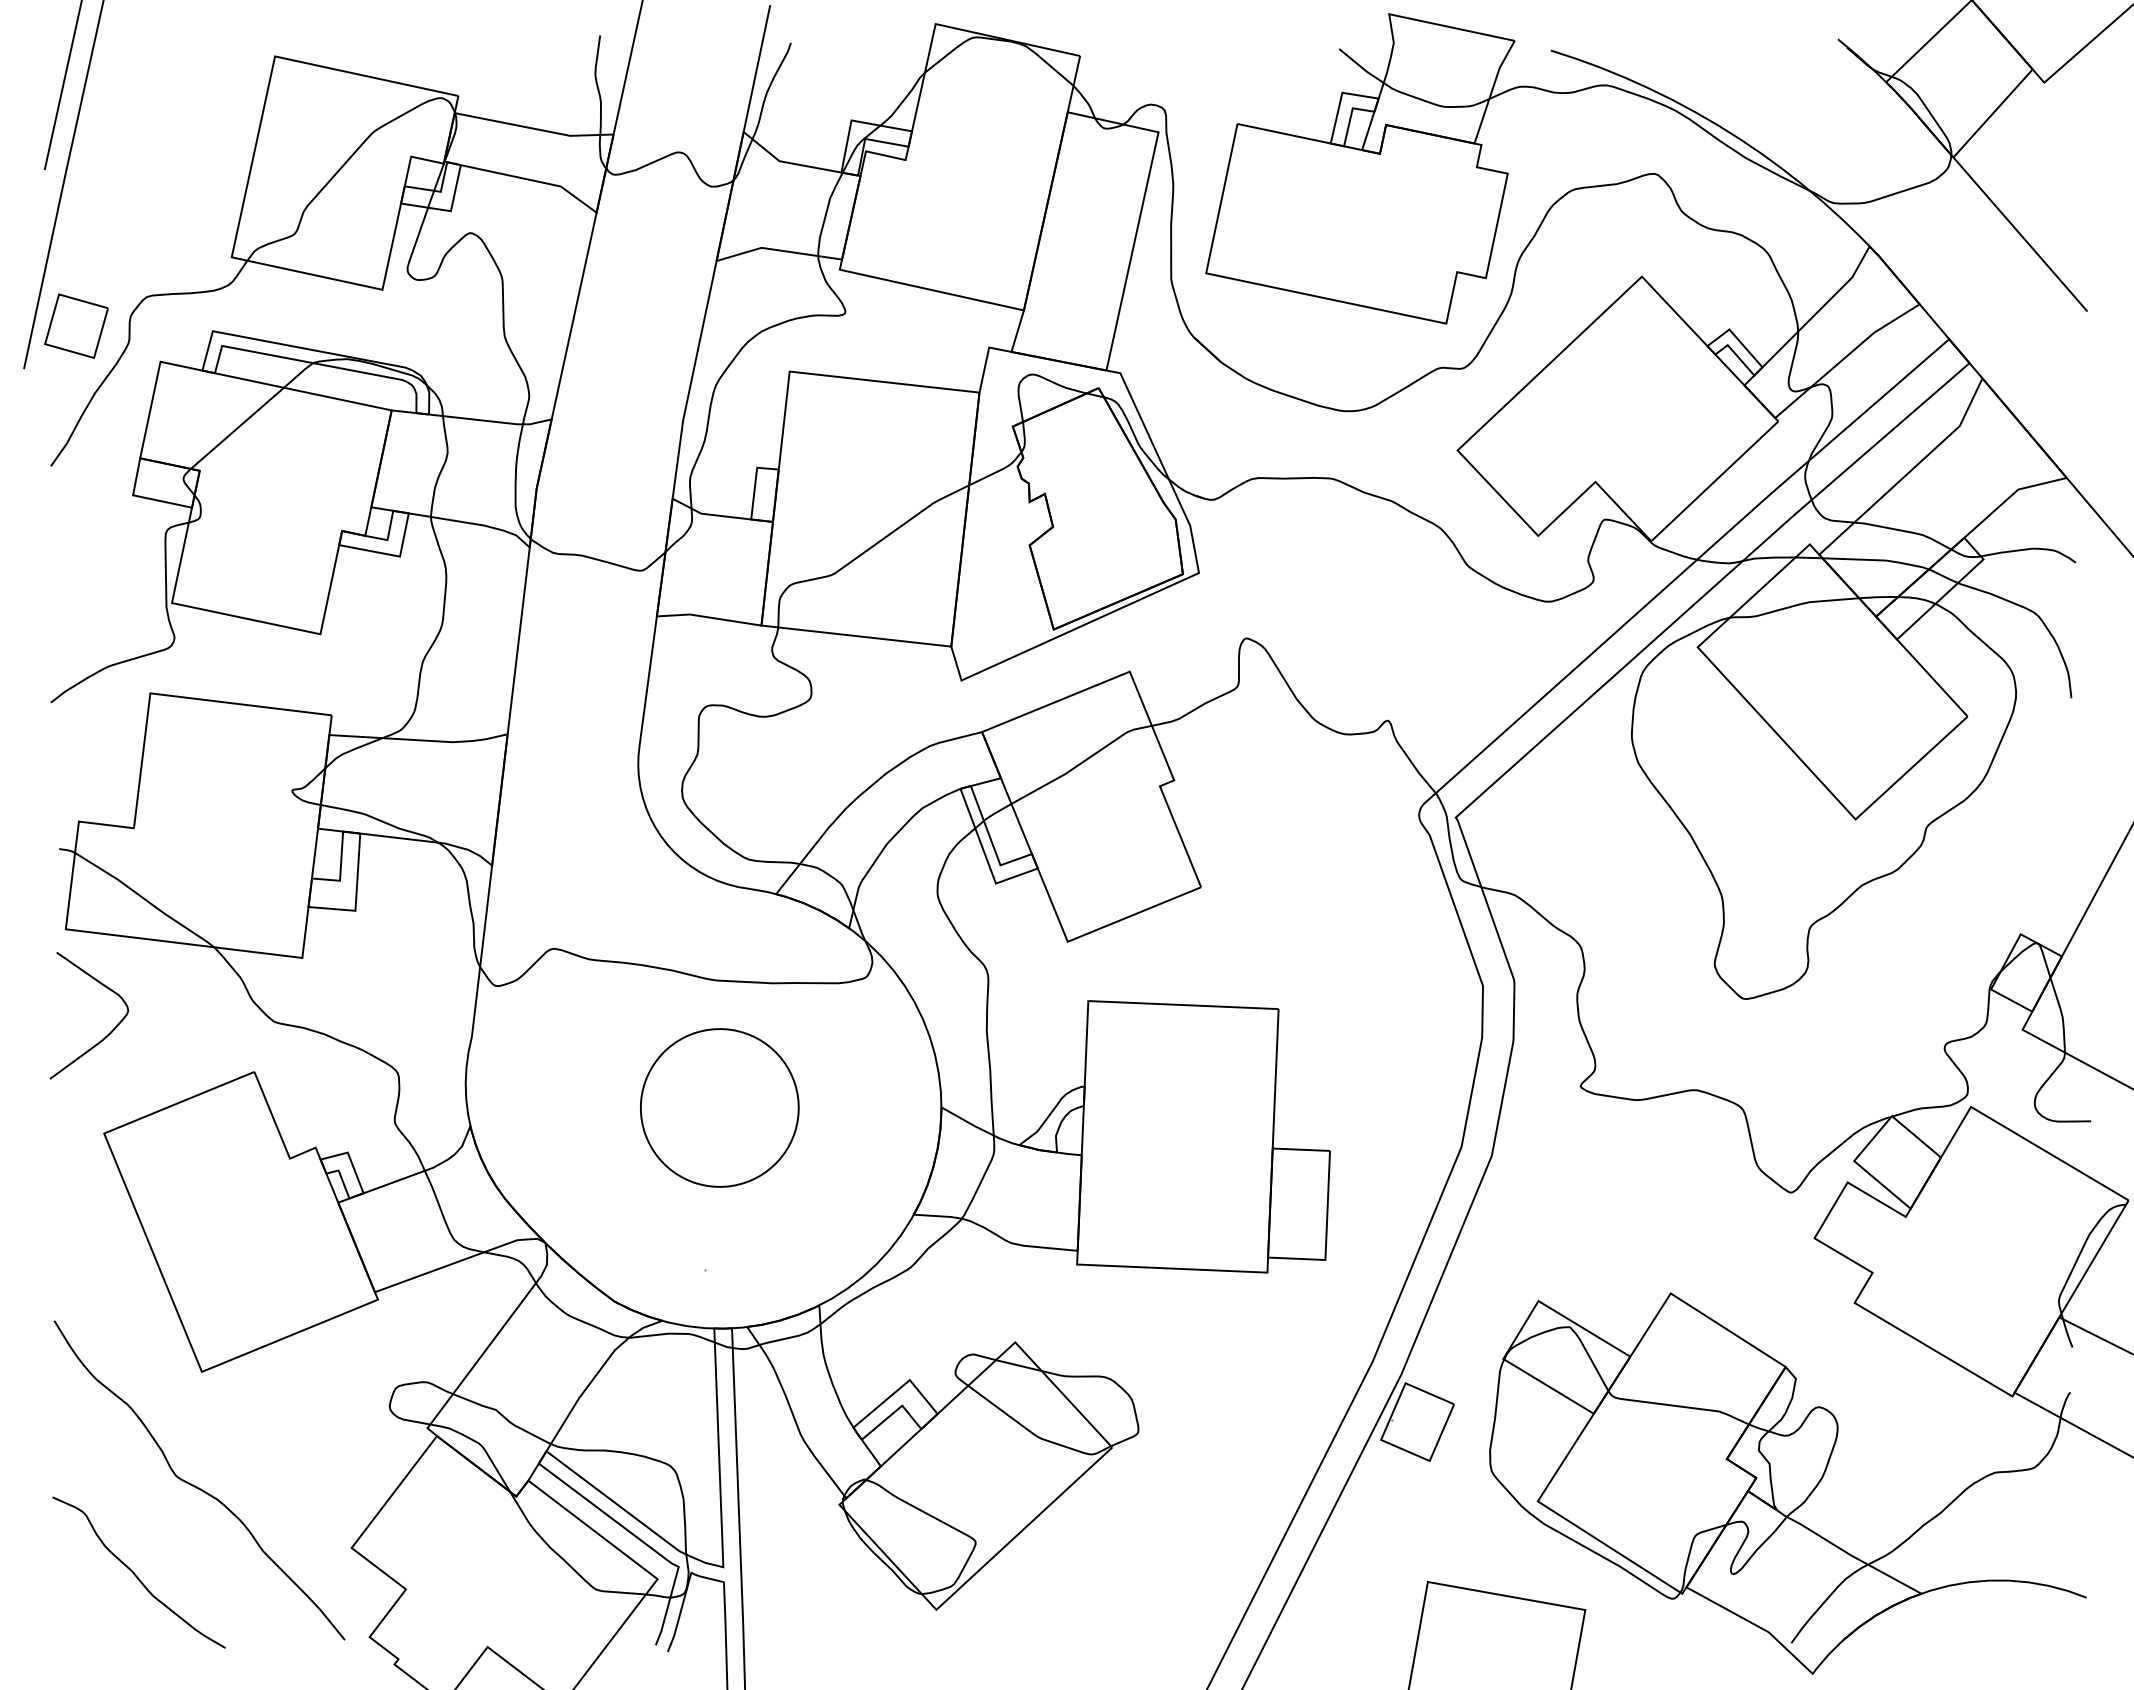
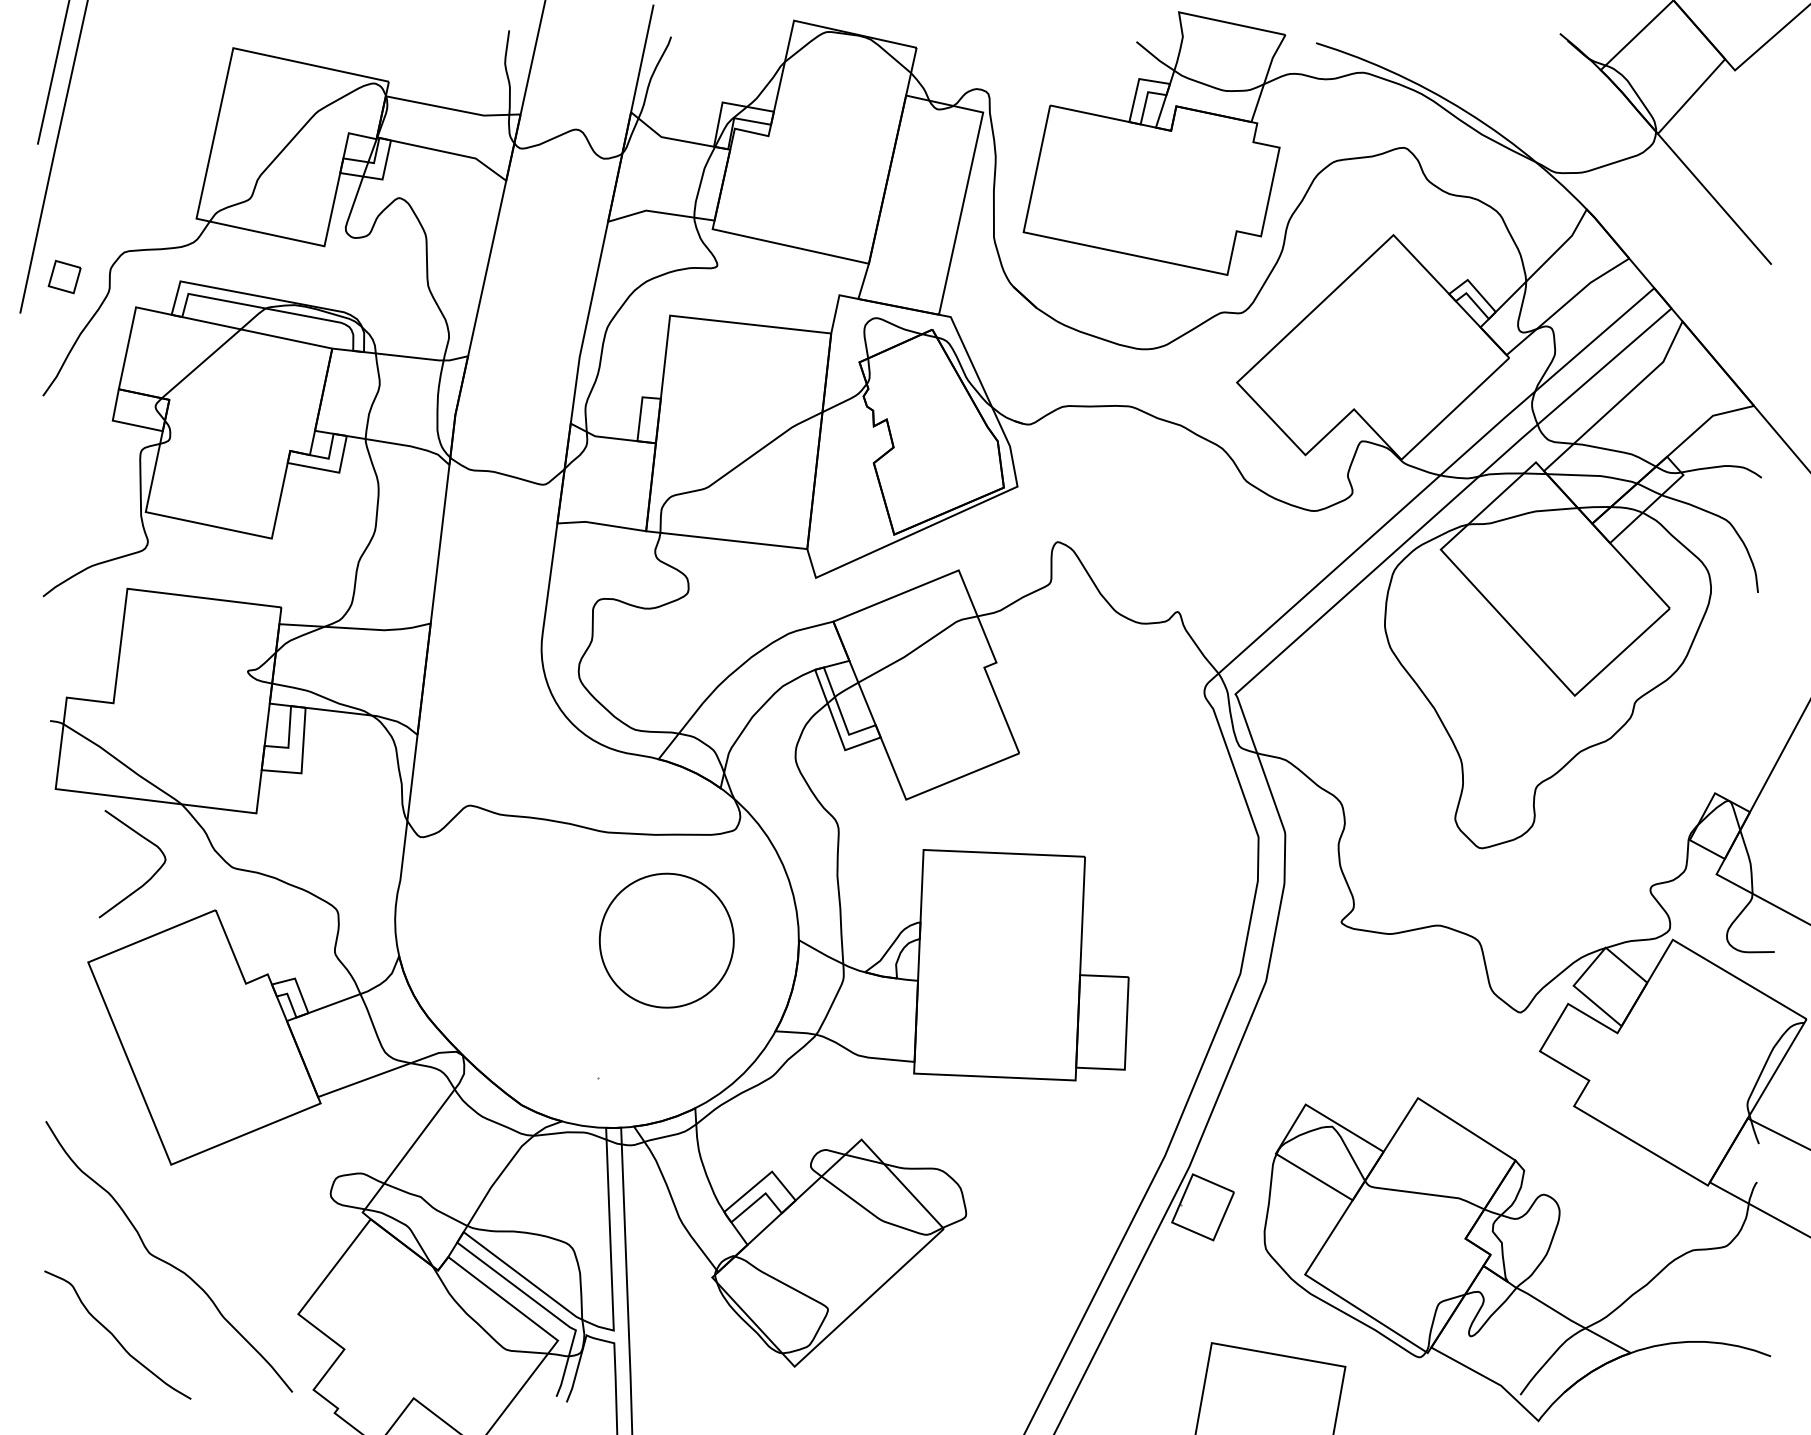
part: (76, 325) -> (64, 276), size x0.6
curve: (108, 1033) -> (148, 879), moved
part: (719, 1107) -> (666, 940), moved

